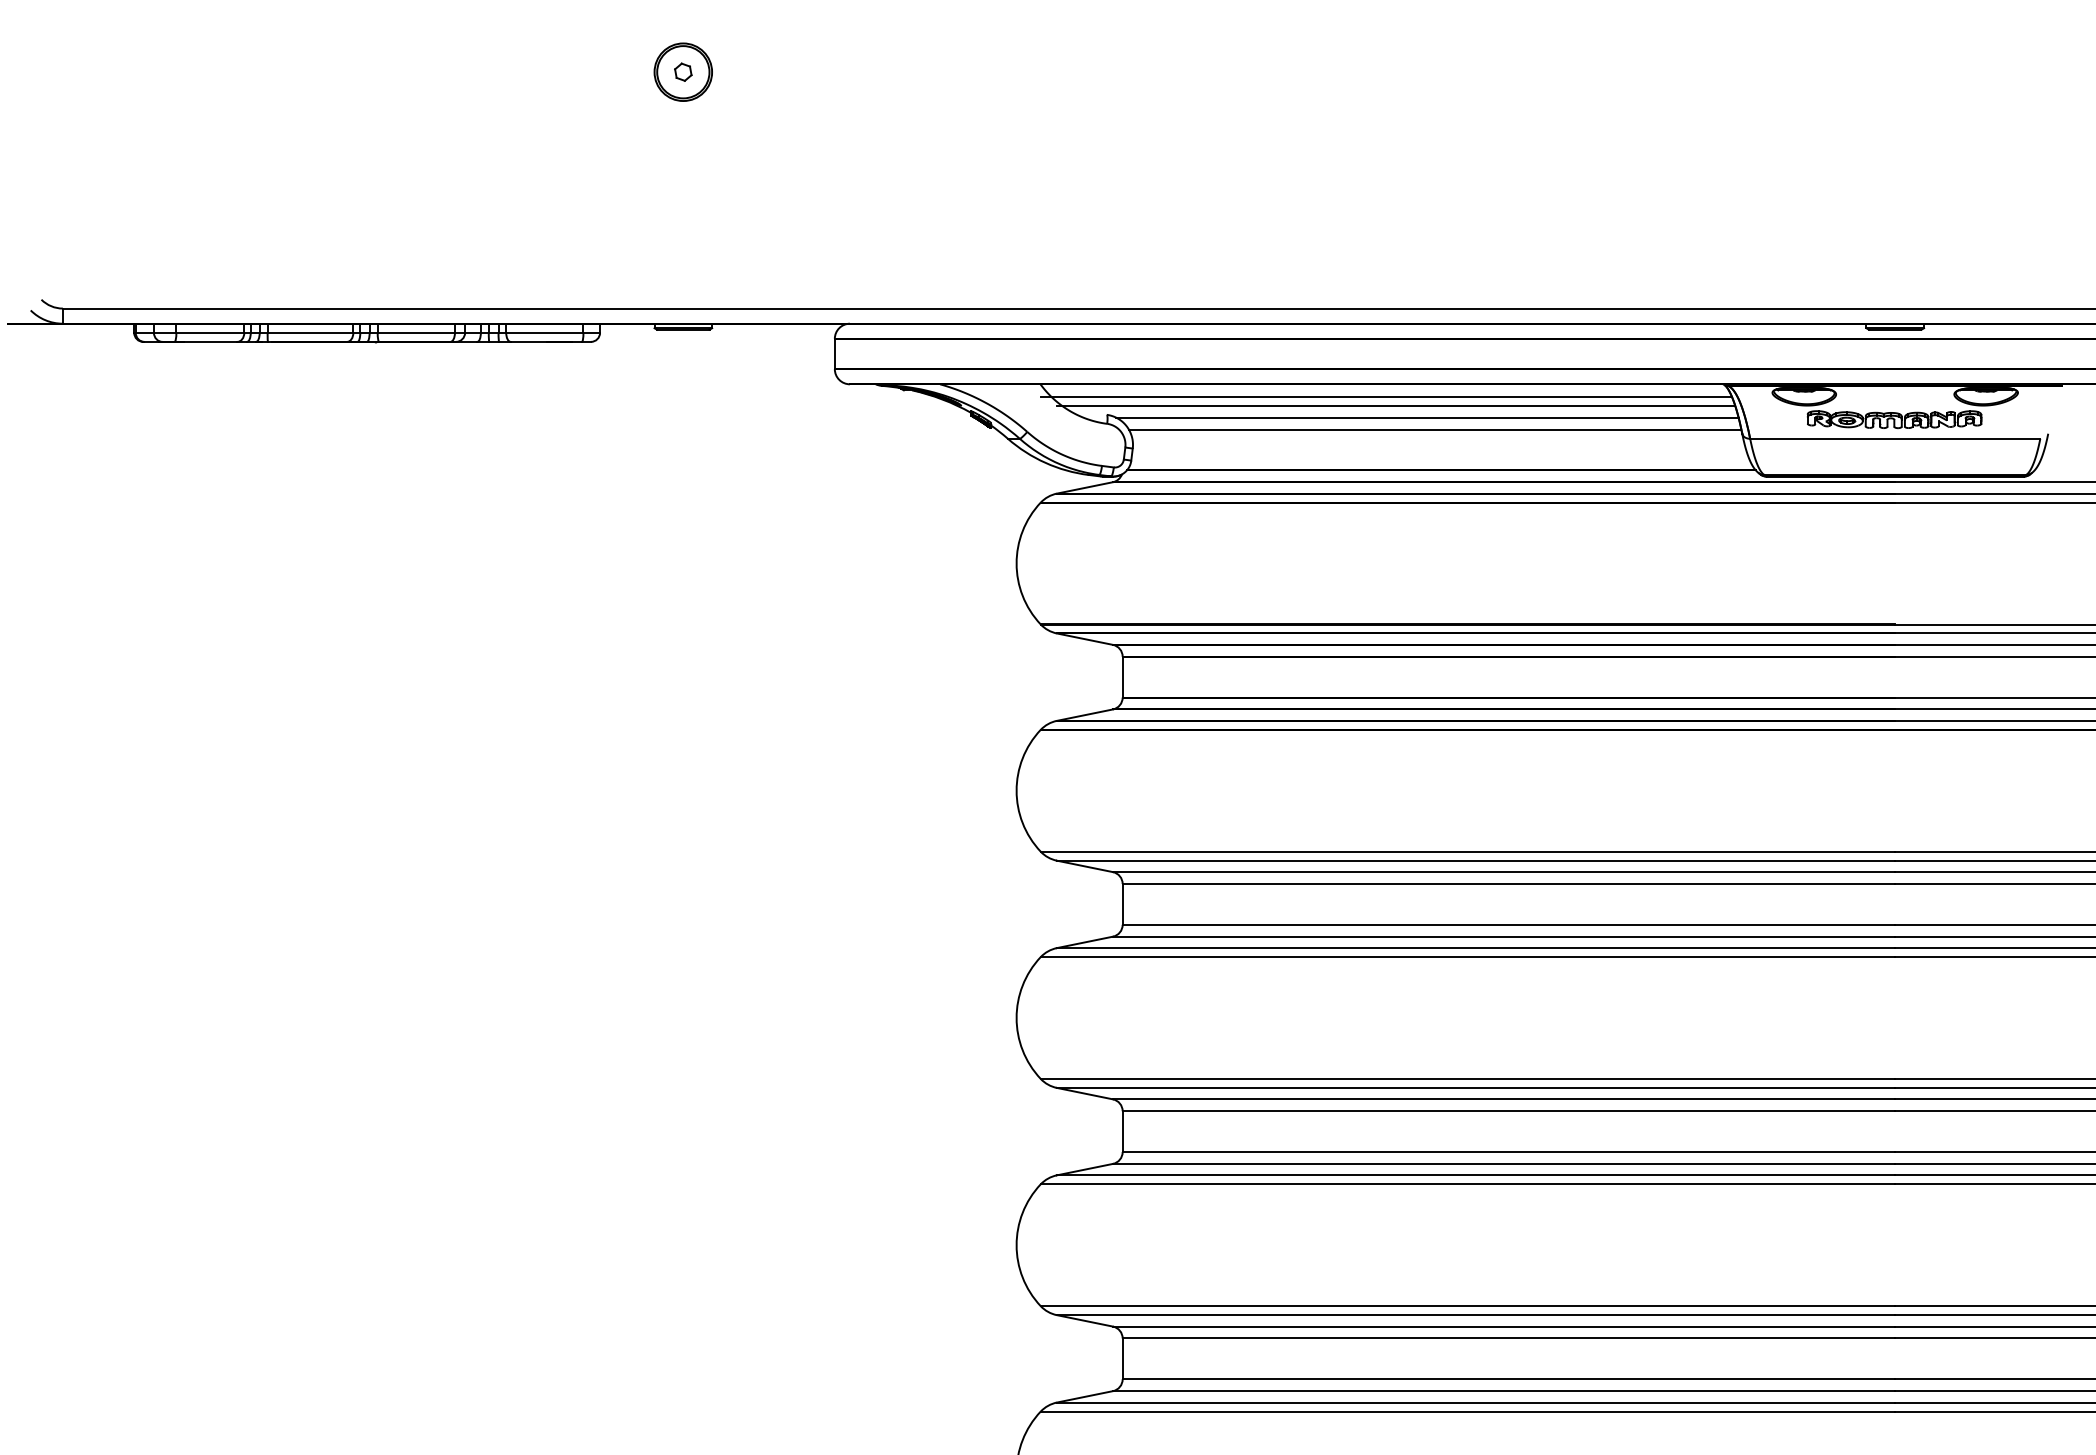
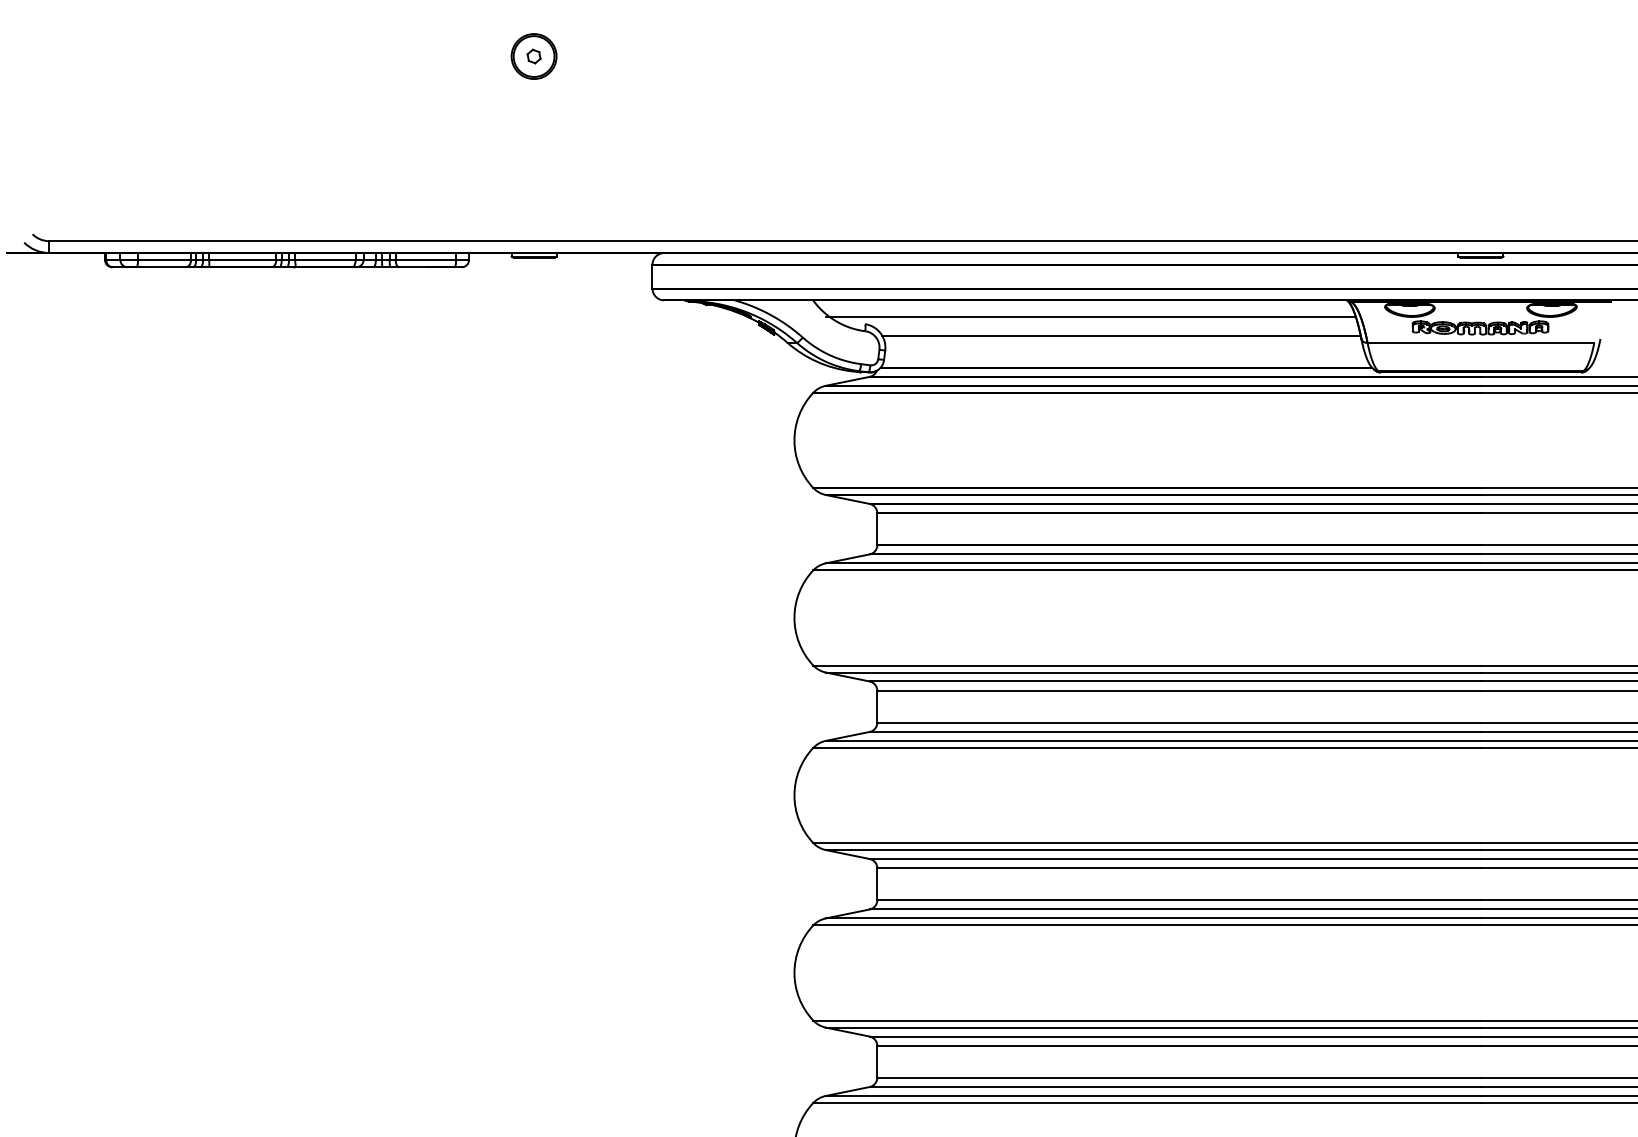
line: (1386, 397) -> (1083, 310), removed
line: (1427, 417) -> (1115, 326), removed

